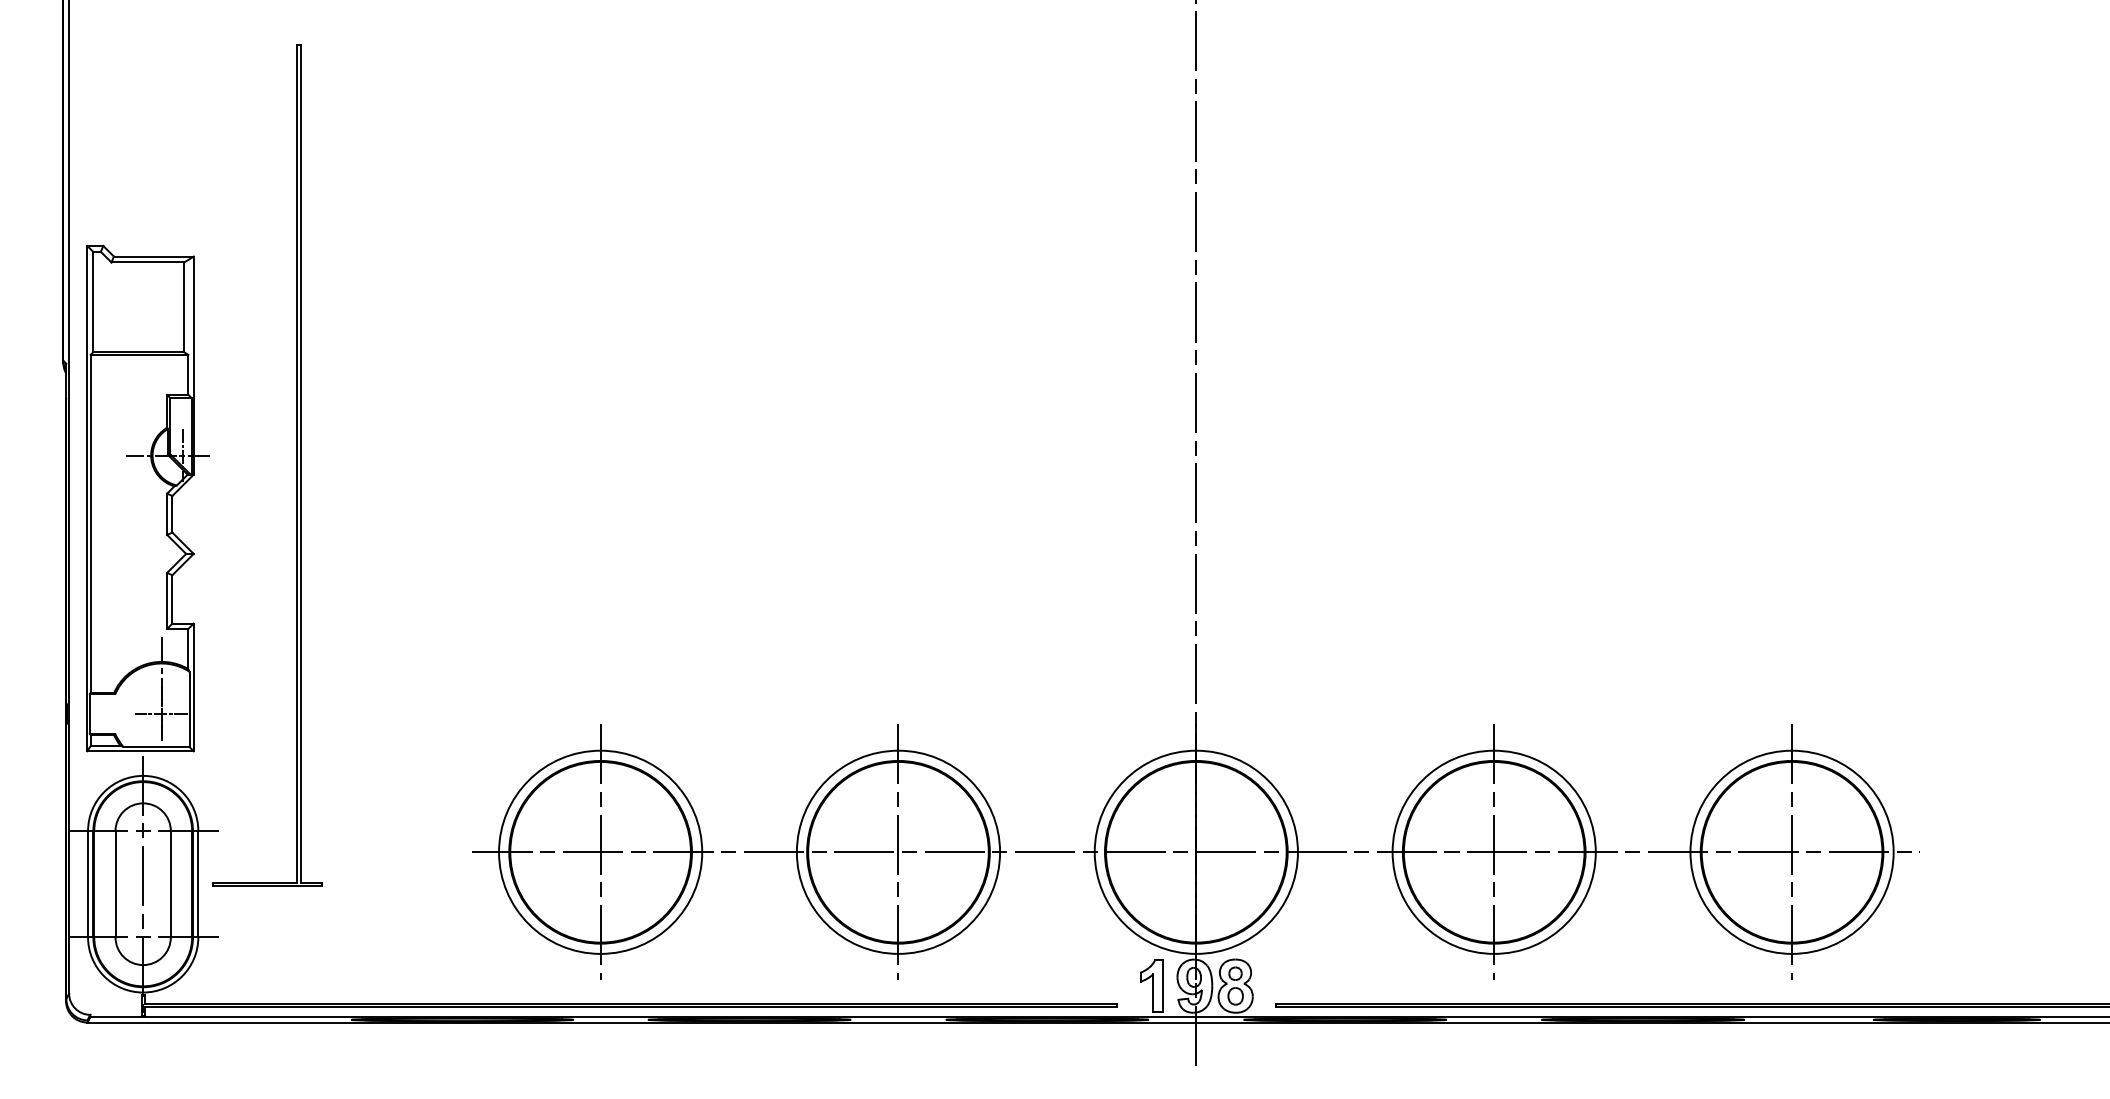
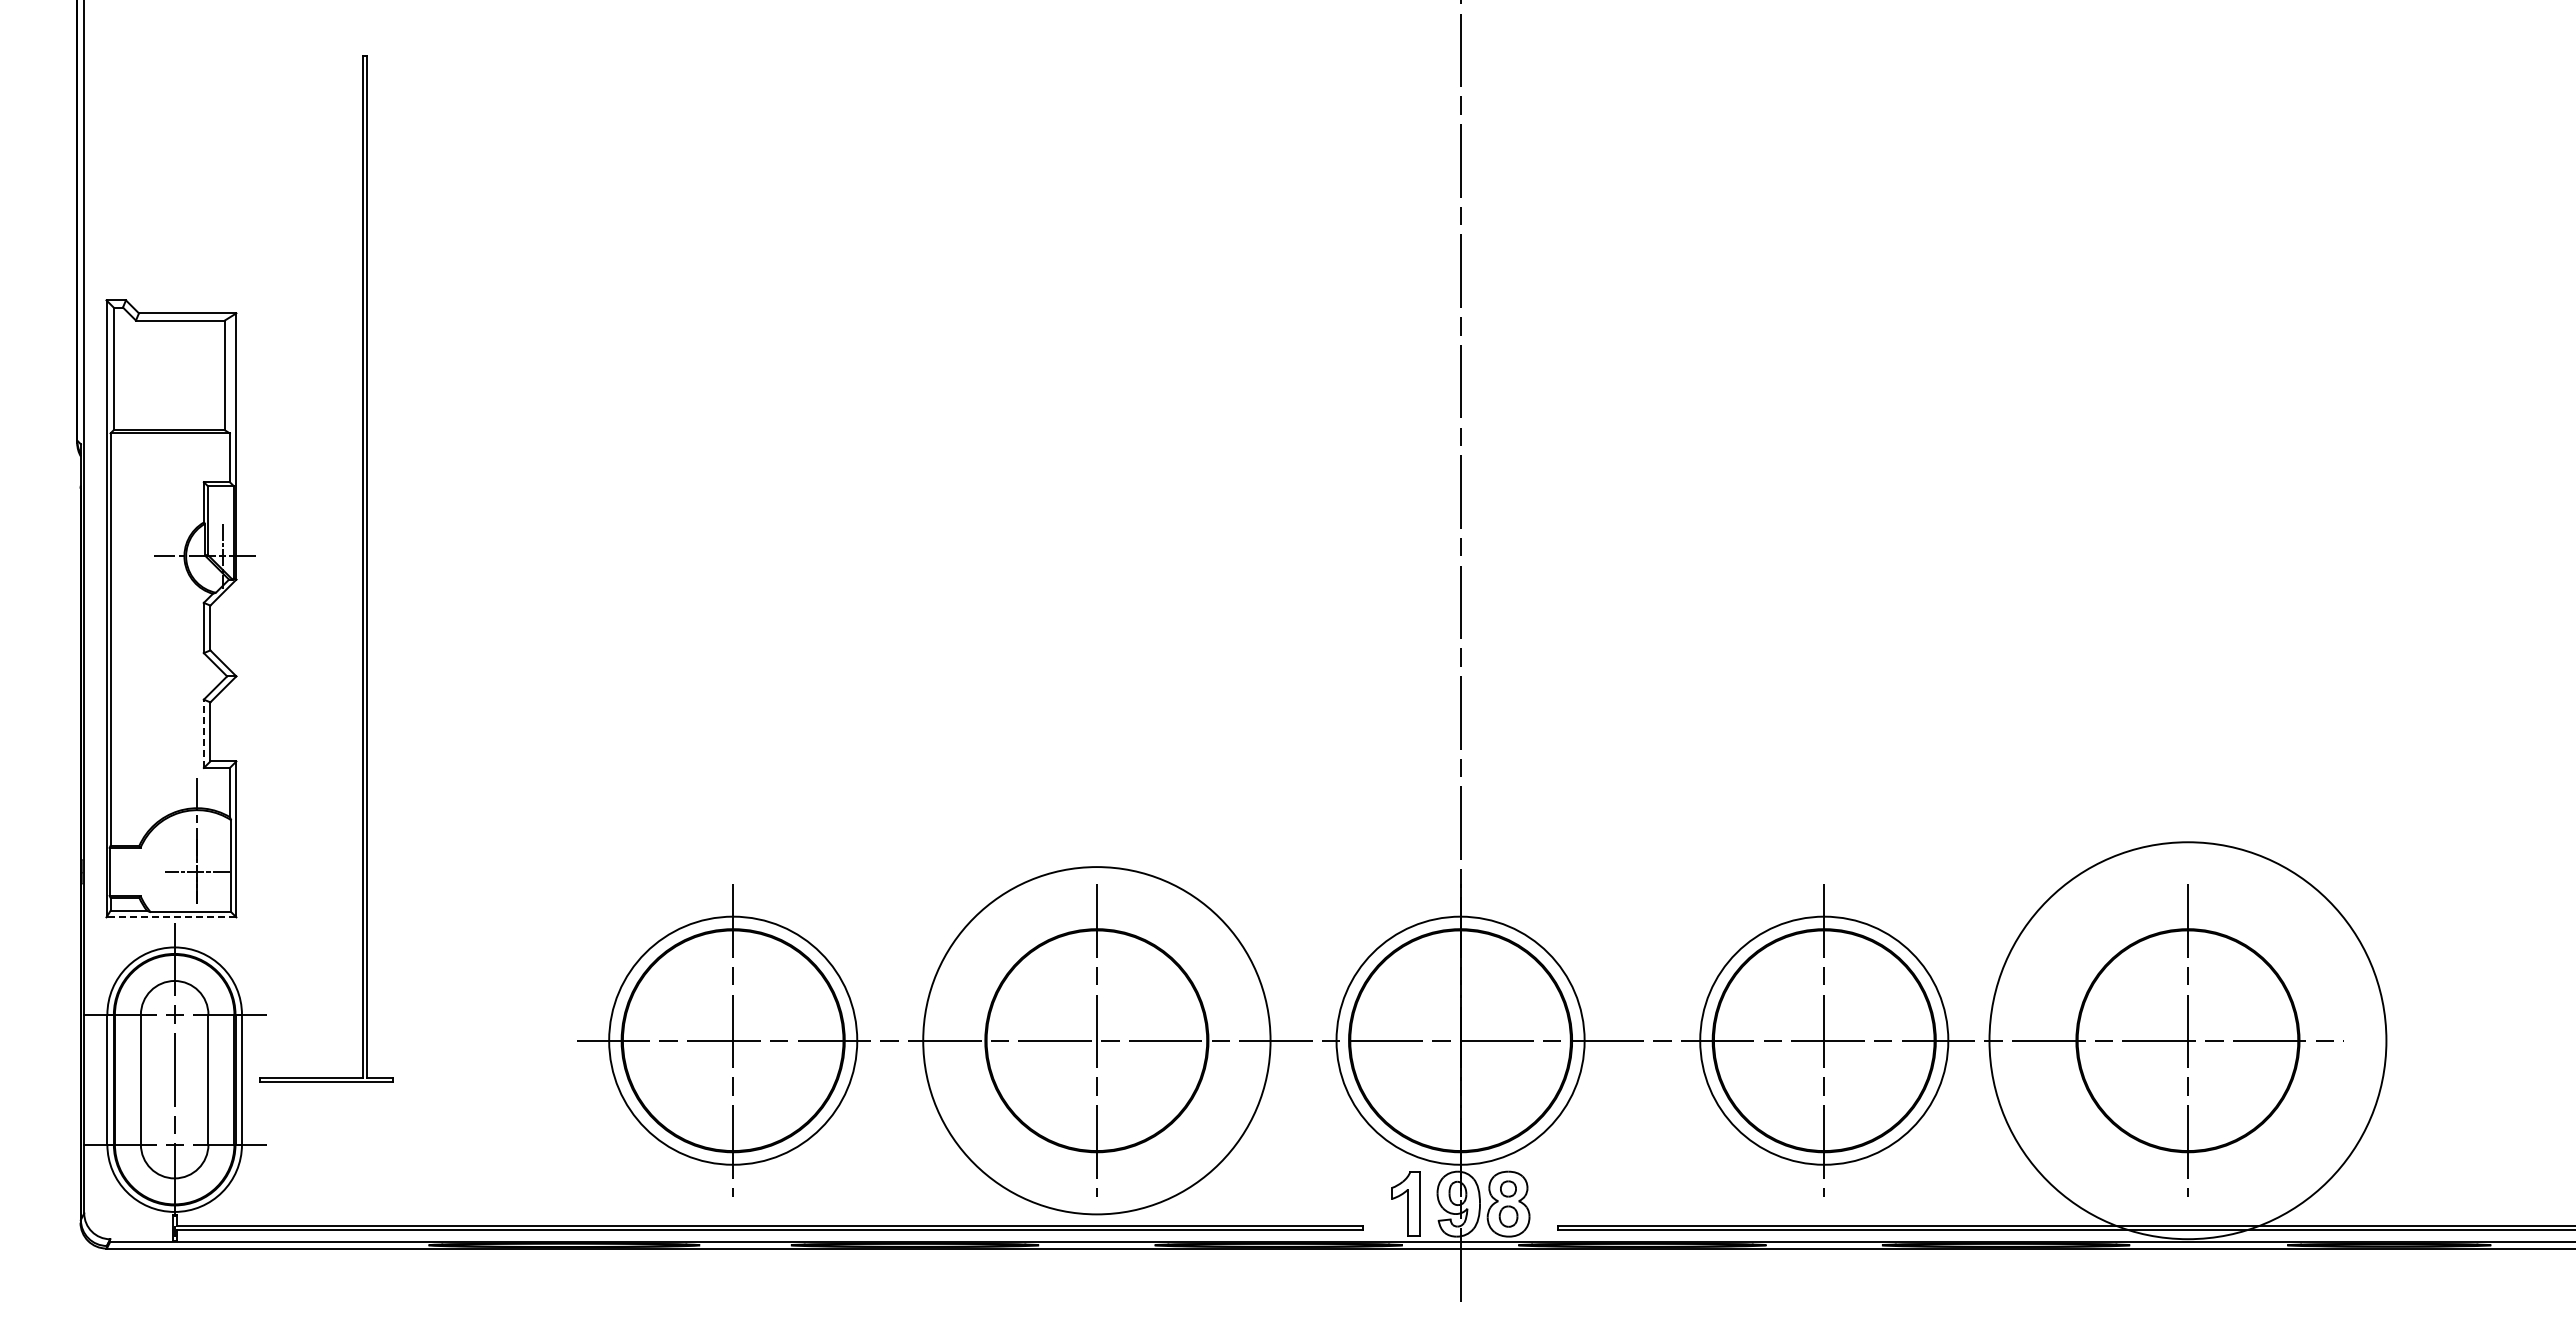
line: (166, 600) -> (203, 733), solid -> dashed
line: (140, 751) -> (171, 917), solid -> dashed
circle: (898, 852) -> (1096, 1040), size x1.4
circle: (1791, 852) -> (2187, 1040), size x1.6

